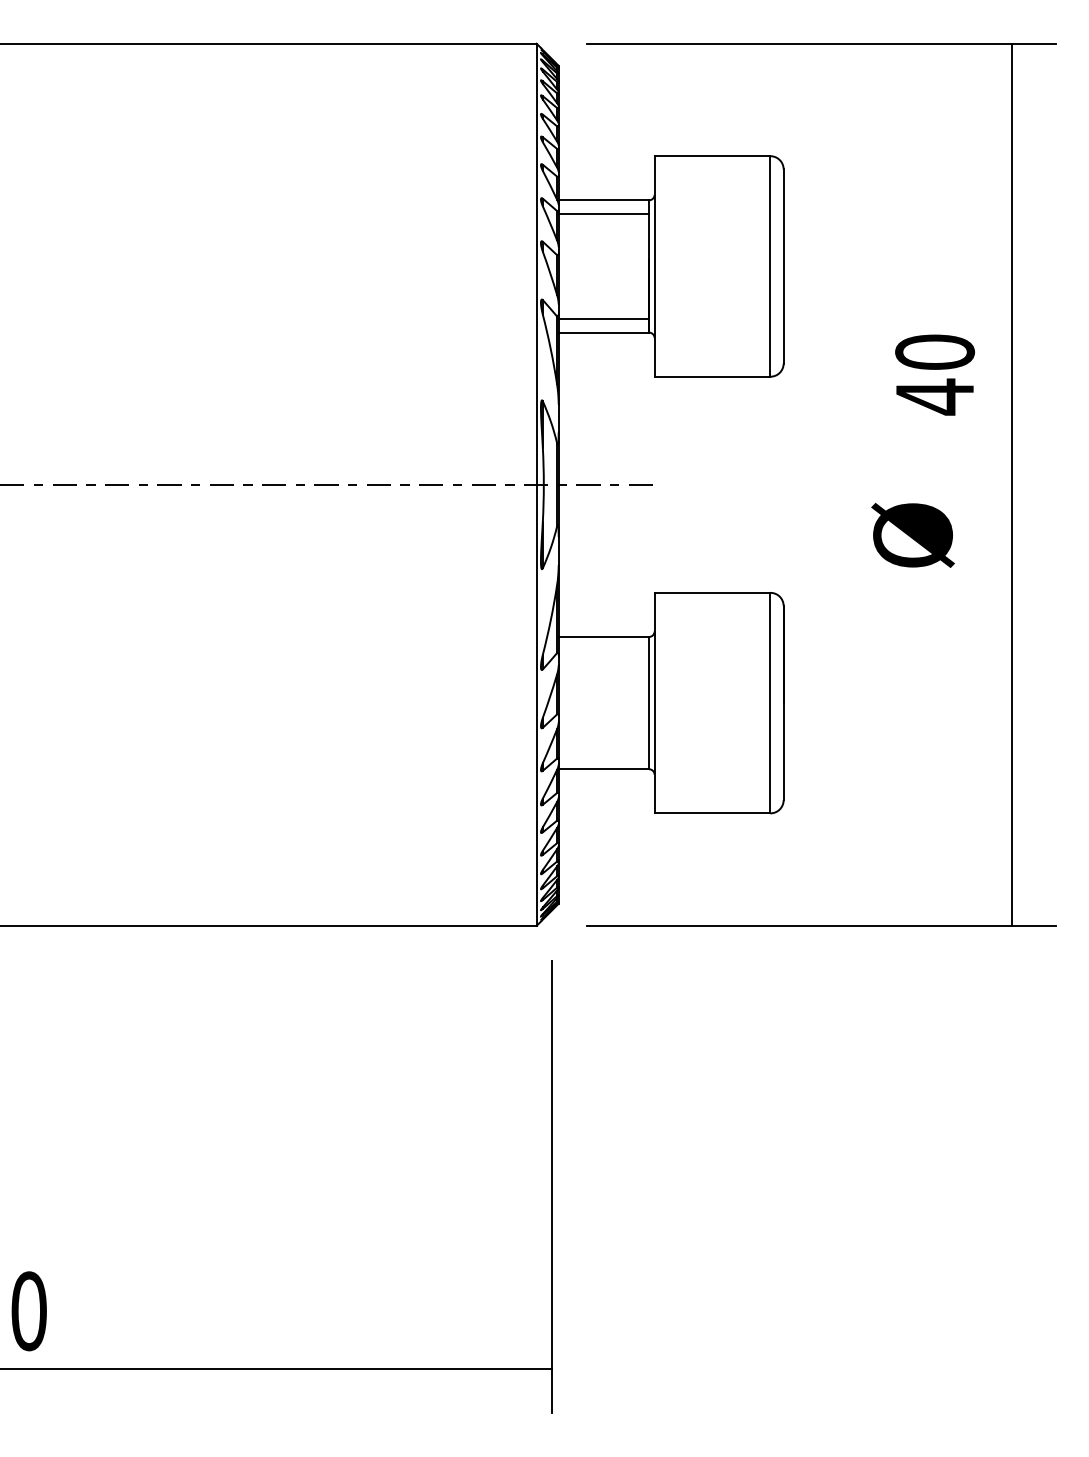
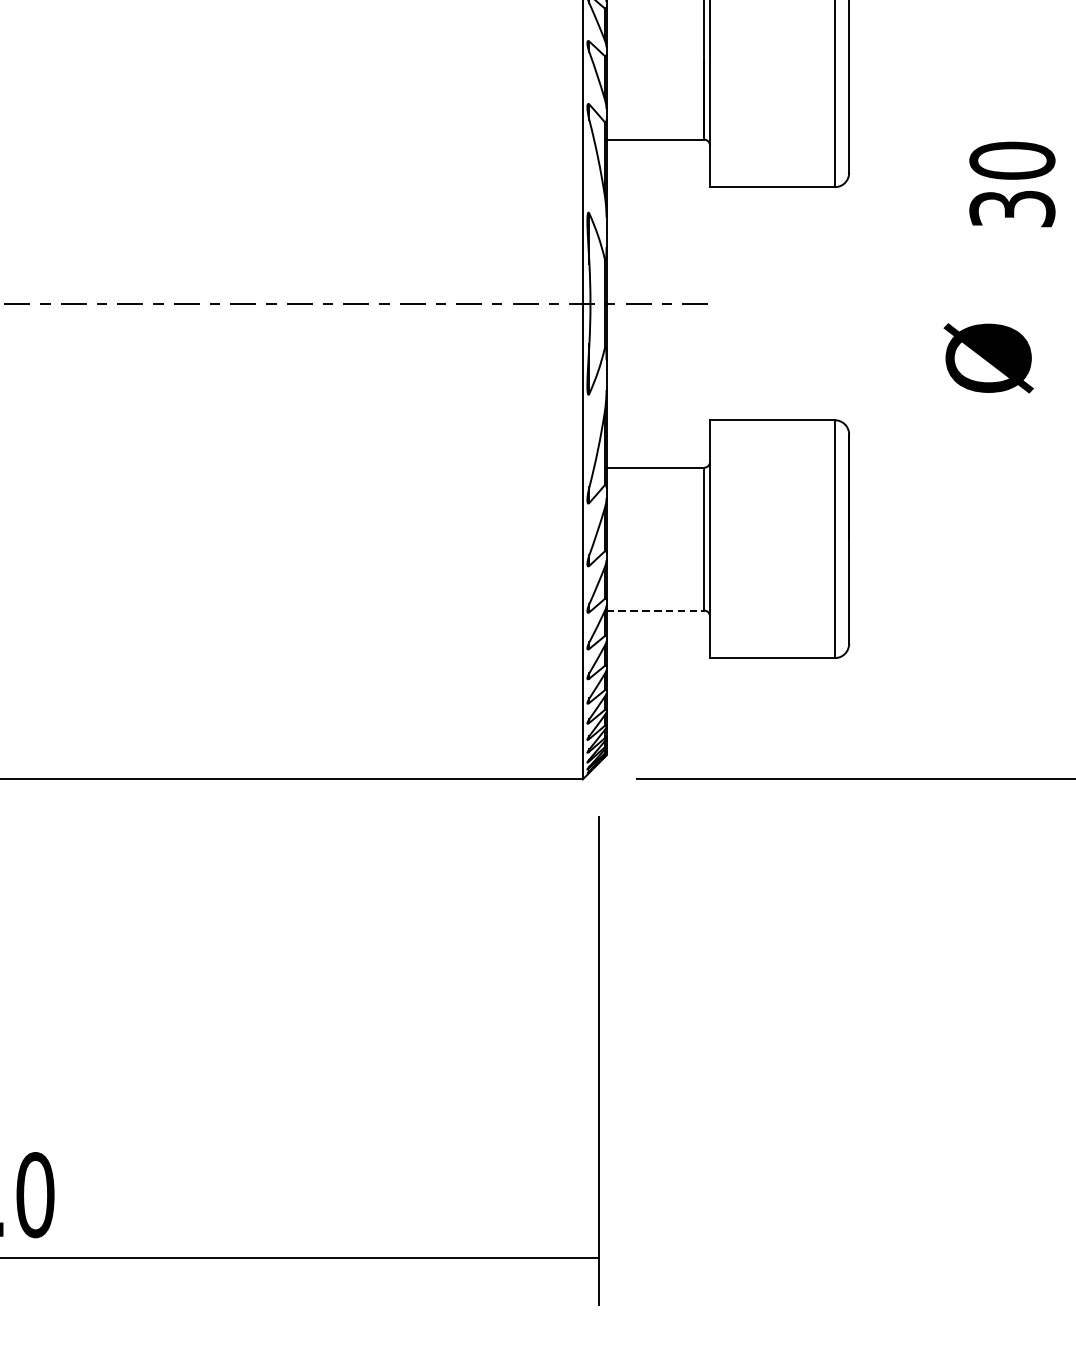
line: (603, 213) -> (654, 11), removed
line: (603, 319) -> (654, 125), removed
text: (935, 396) -> (1012, 208), 40 -> 30
line: (604, 769) -> (655, 610), solid -> dashed

